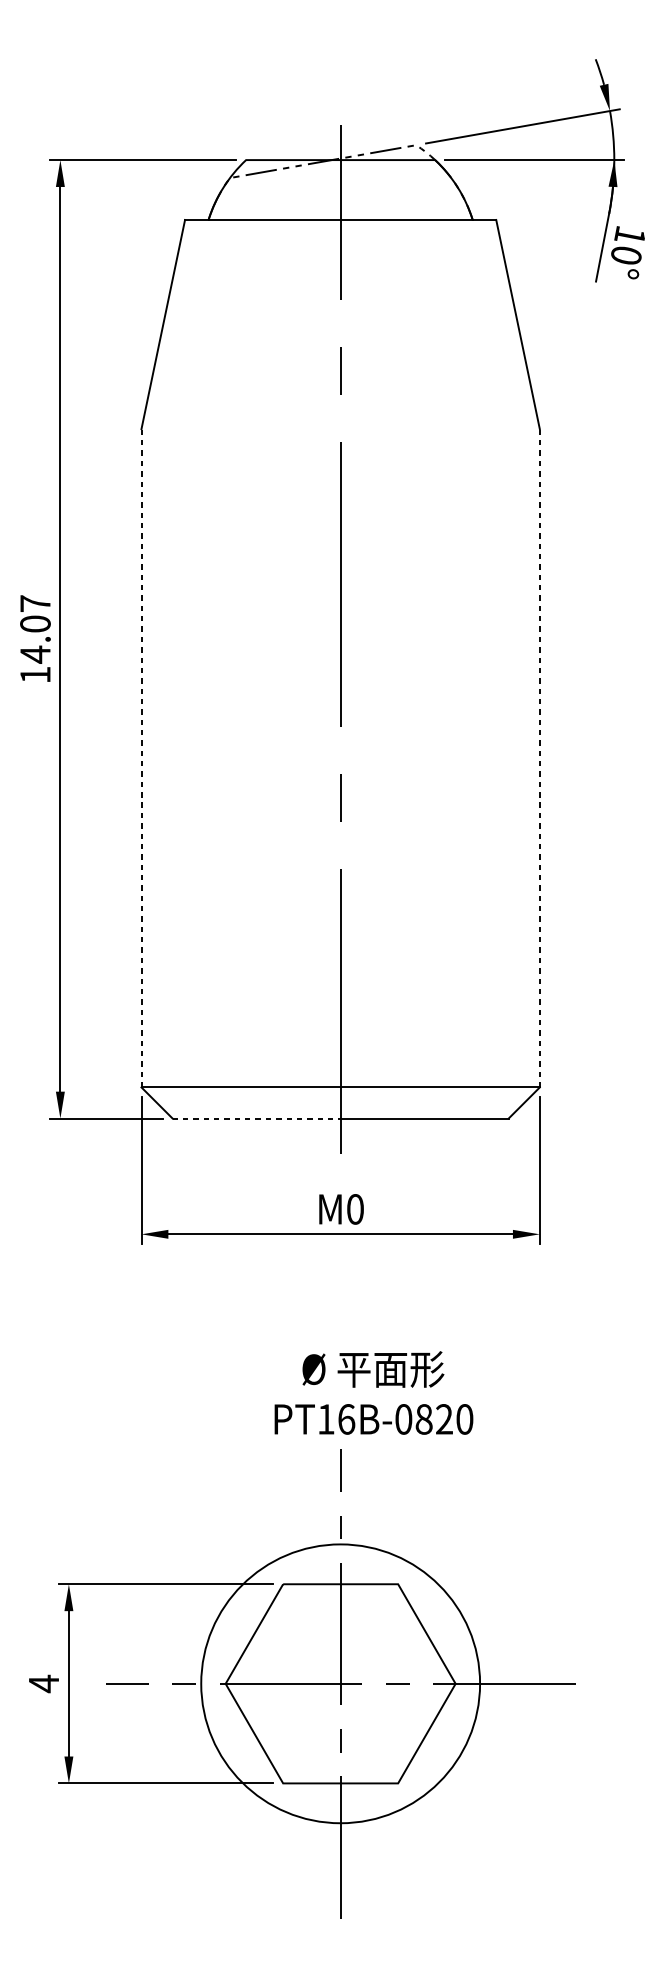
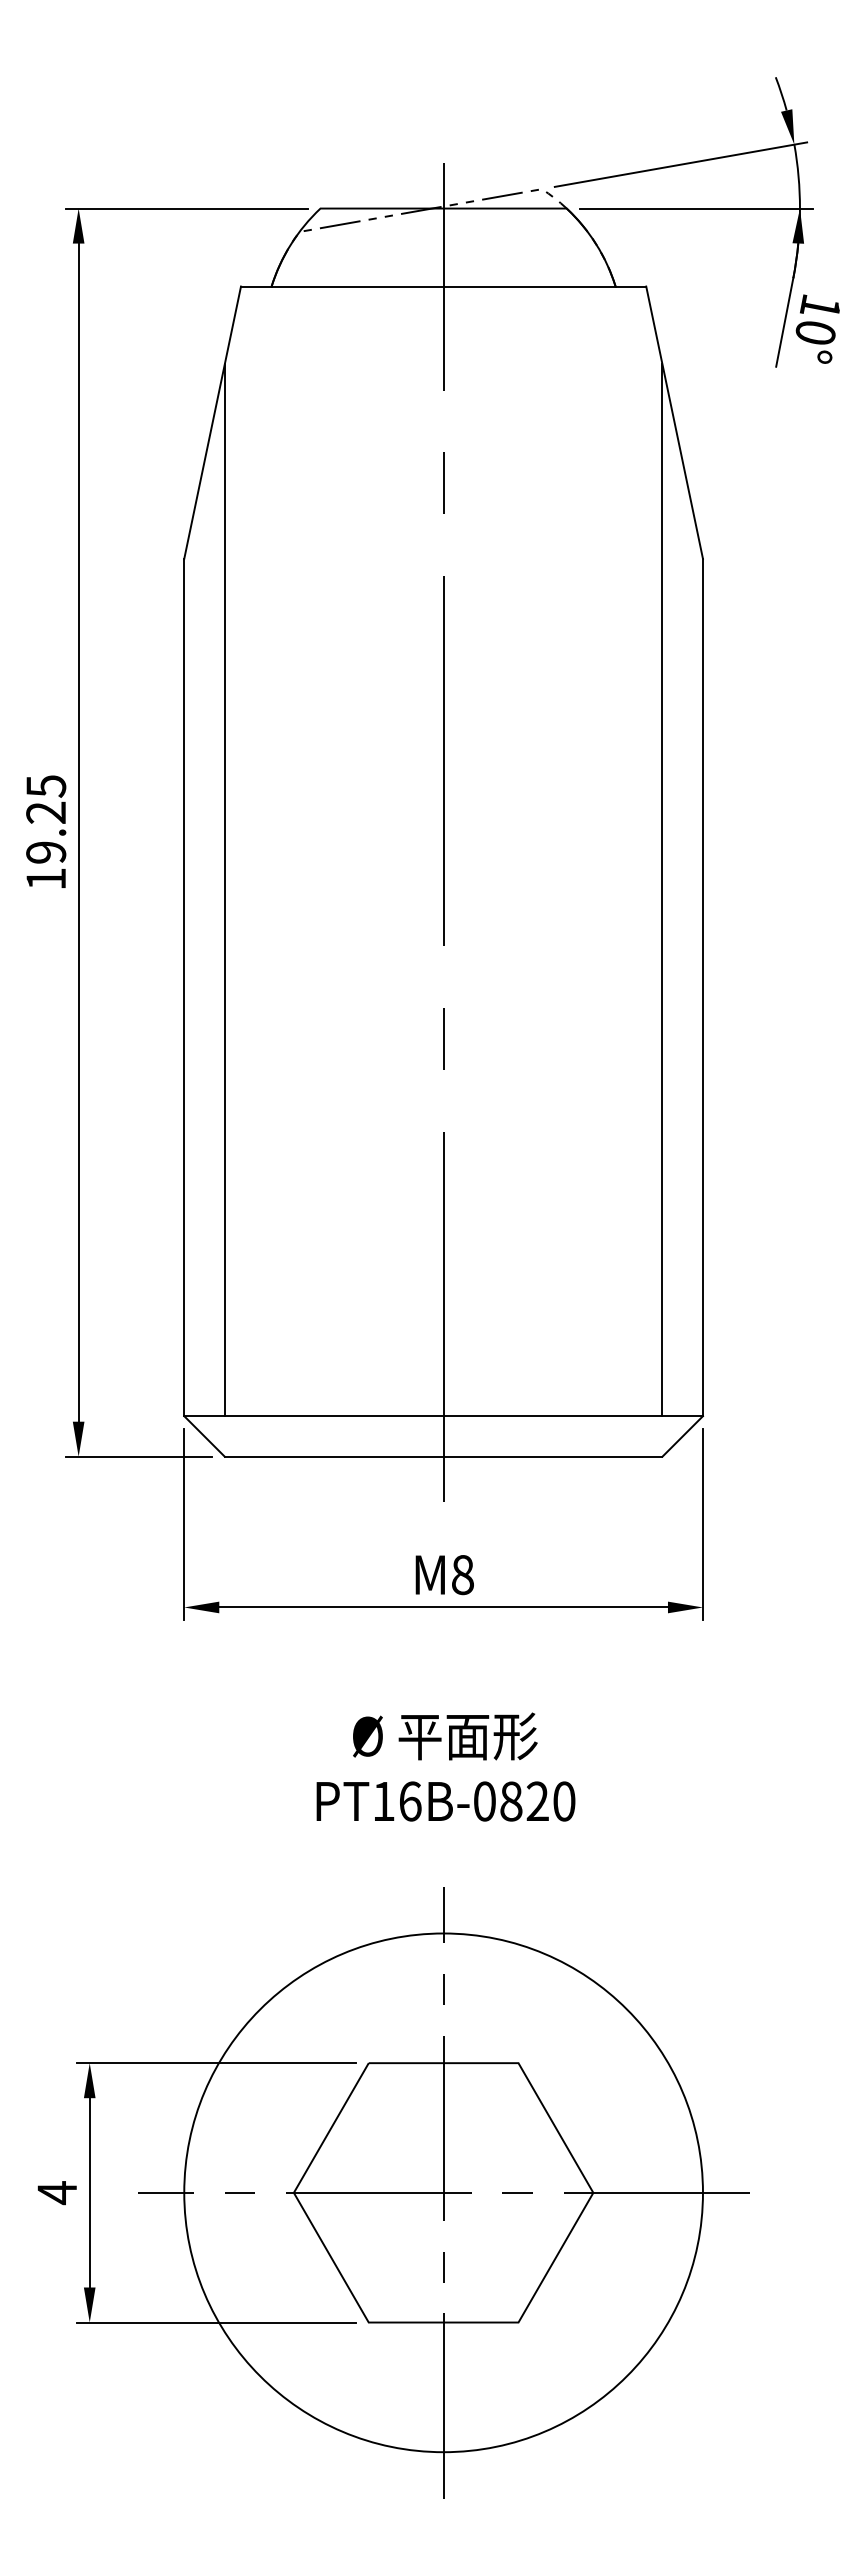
text: (35, 629) -> (46, 819), 14.07 -> 19.25
line: (172, 683) -> (224, 890), added
line: (508, 683) -> (662, 890), added
line: (141, 758) -> (184, 987), dashed -> solid
line: (539, 758) -> (702, 987), dashed -> solid
line: (256, 1118) -> (334, 1456), dashed -> solid
text: (355, 1209) -> (462, 1574), 0 -> 8
text: (373, 1392) -> (445, 1766), moved
circle: (340, 1683) -> (443, 2192), size x1.43

